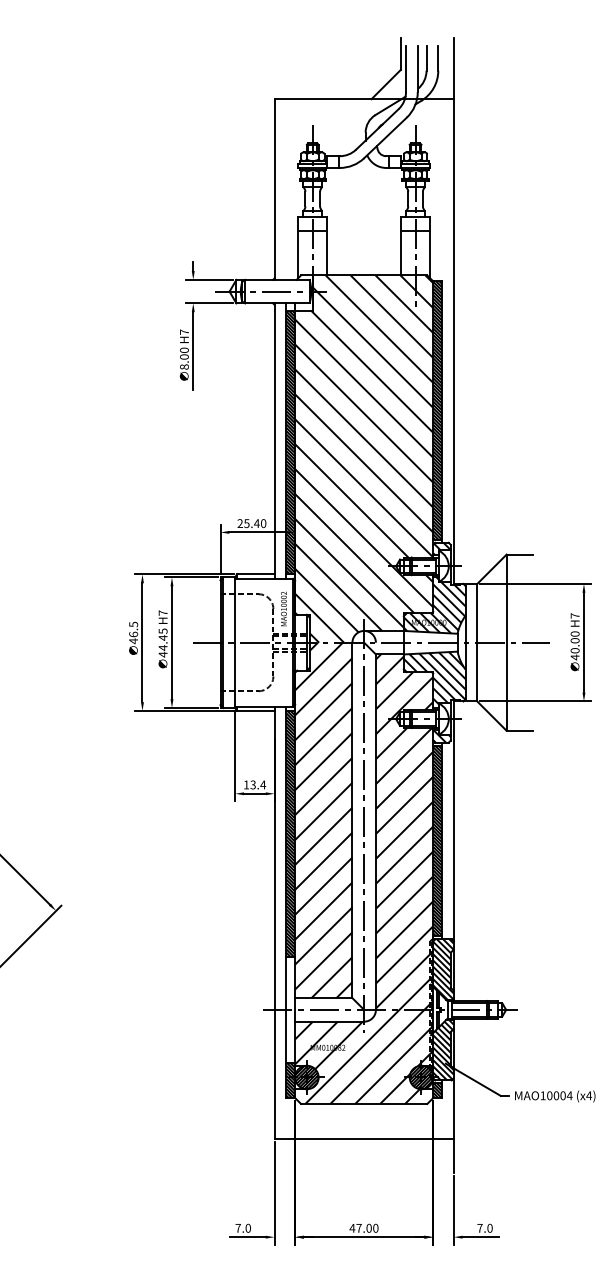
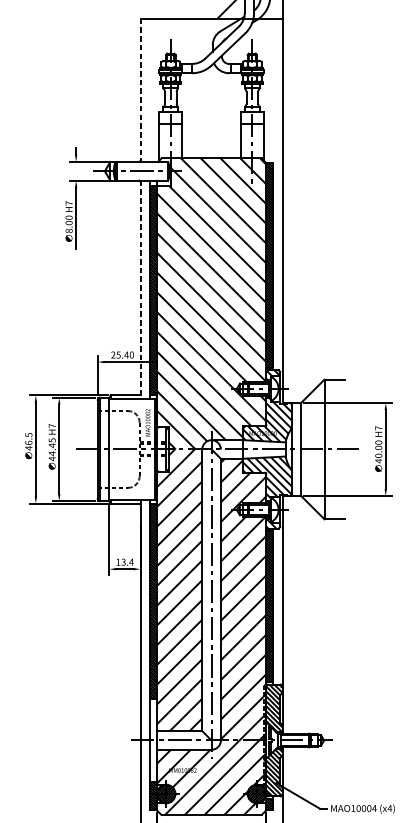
line: (274, 190) -> (140, 91), solid -> dashed
line: (274, 441) -> (140, 290), solid -> dashed

